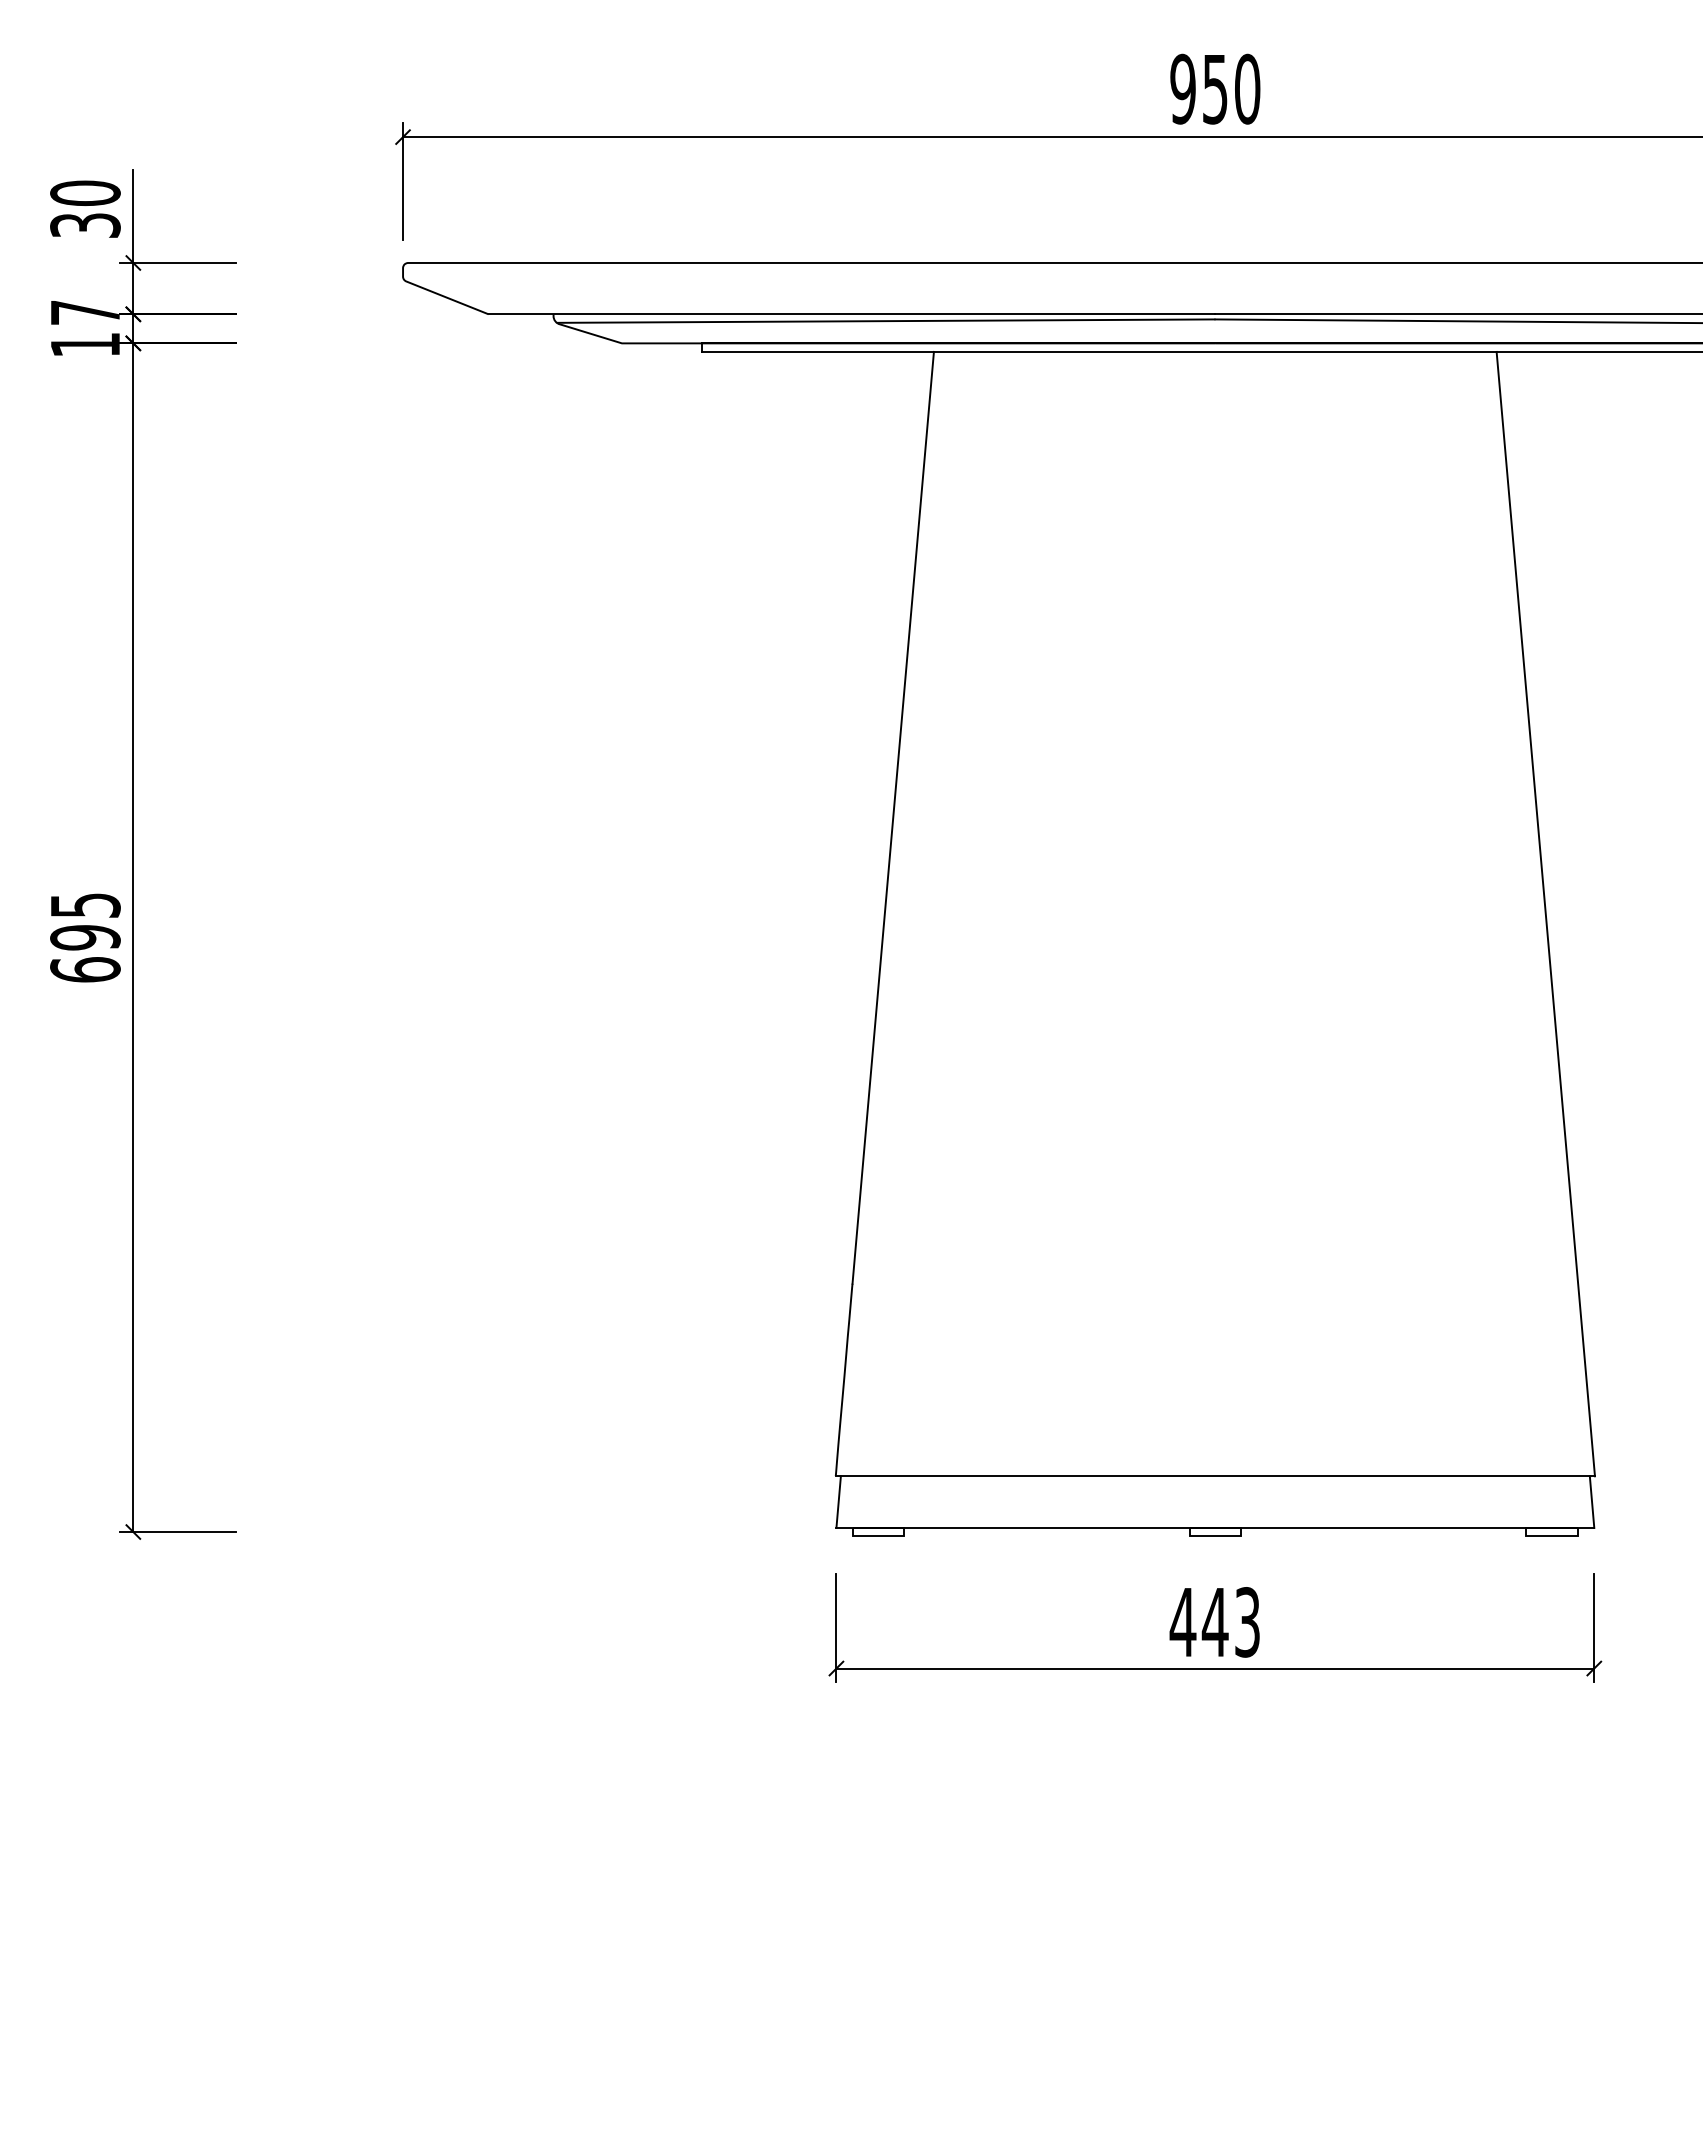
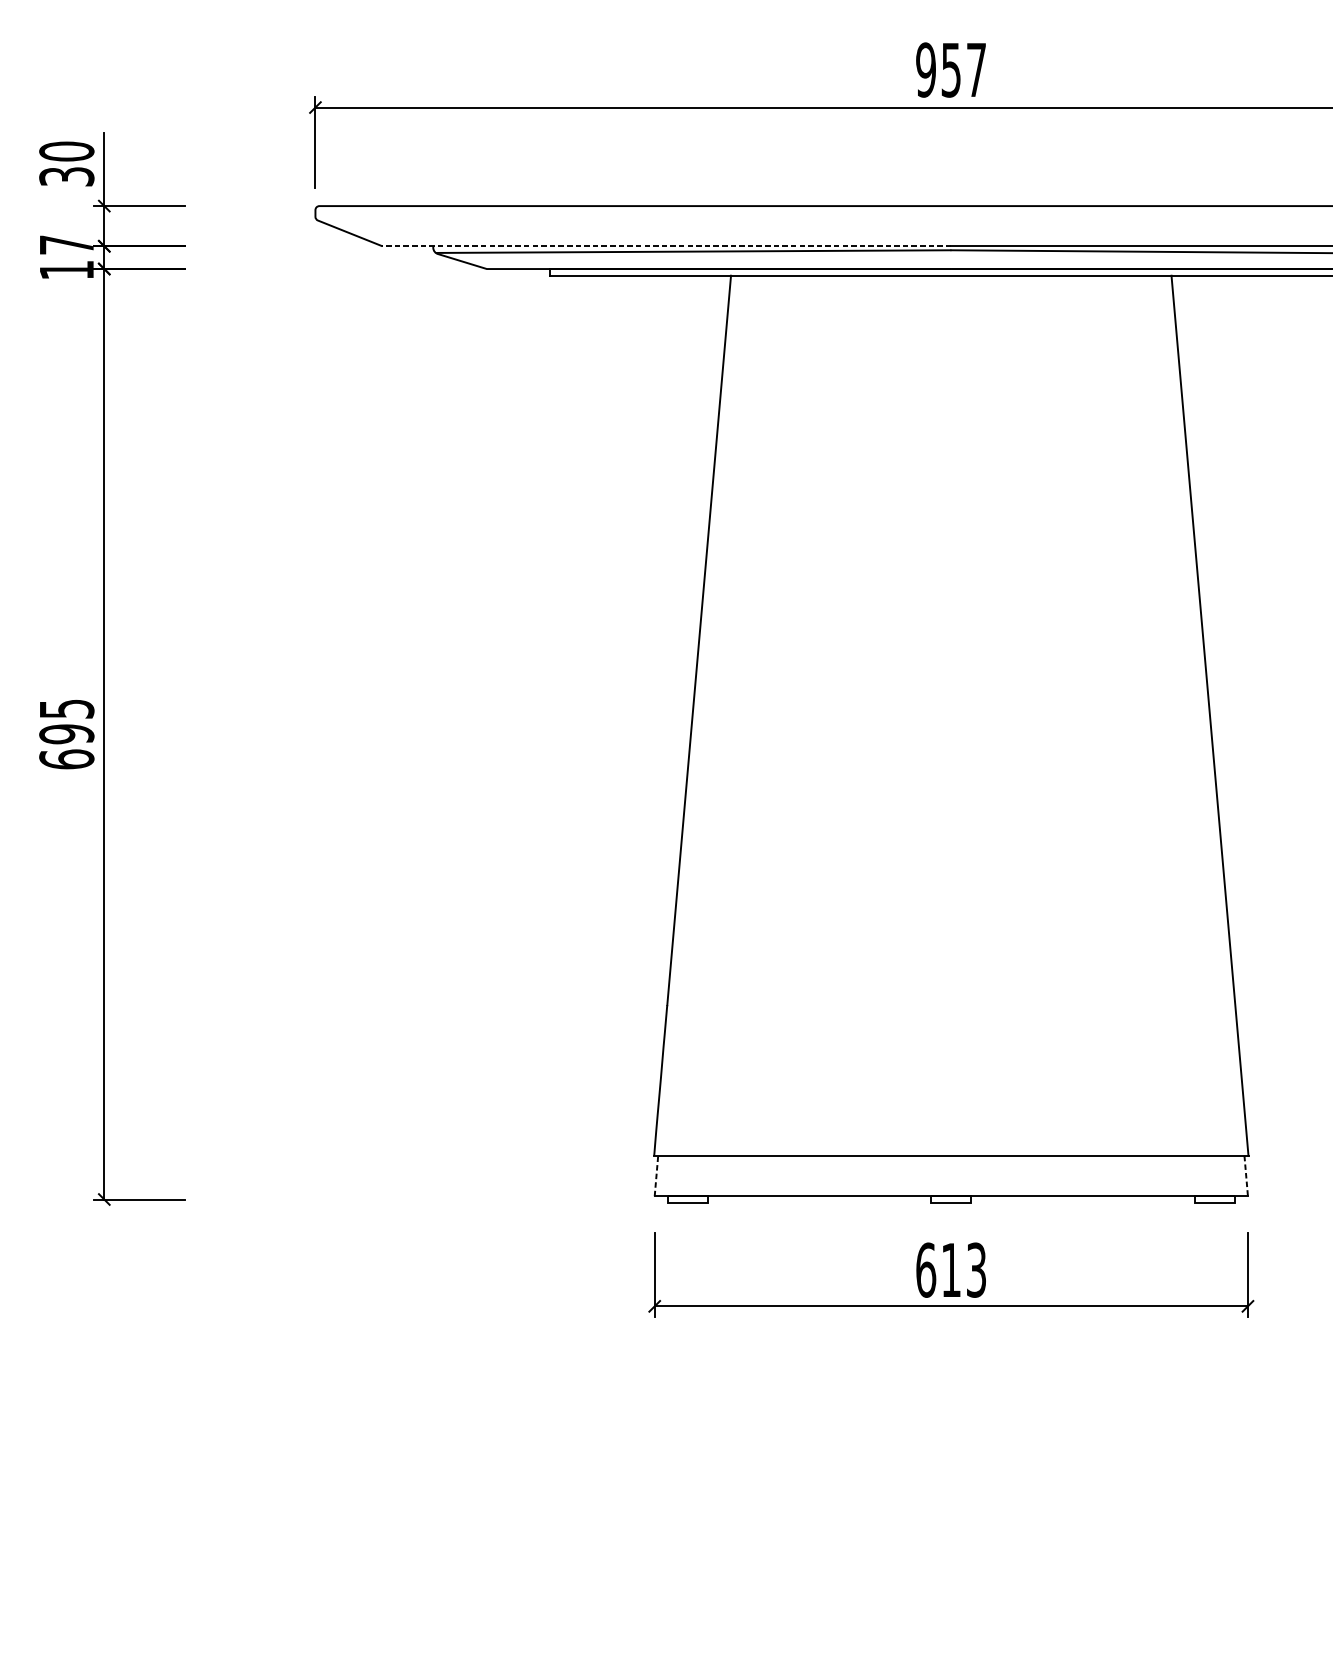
text: (1247, 88) -> (976, 69), 950 -> 957
line: (851, 314) -> (666, 246), solid -> dashed
line: (838, 1502) -> (656, 1176), solid -> dashed
line: (1592, 1502) -> (1246, 1176), solid -> dashed
text: (1198, 1622) -> (938, 1270), 443 -> 613

